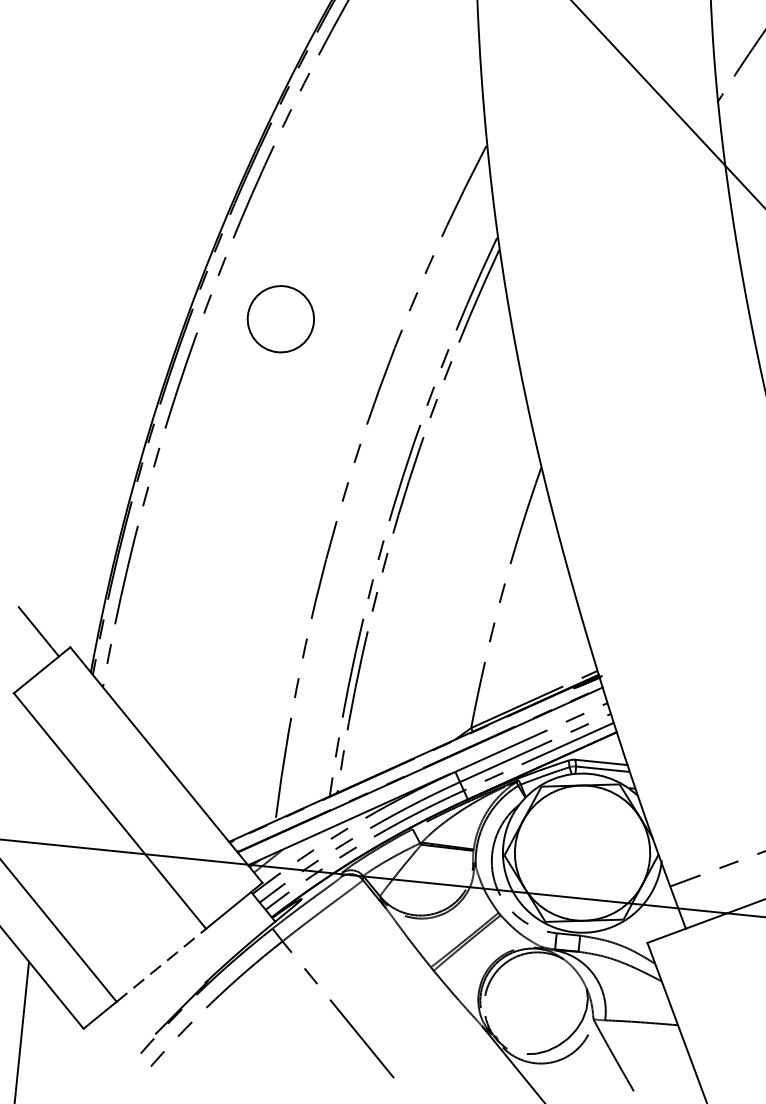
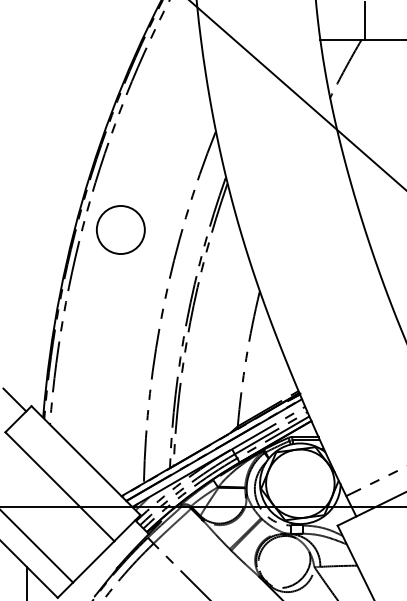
circle: (280, 318) -> (120, 229), size x1.43
line: (162, 964) -> (94, 561), dashed -> solid

